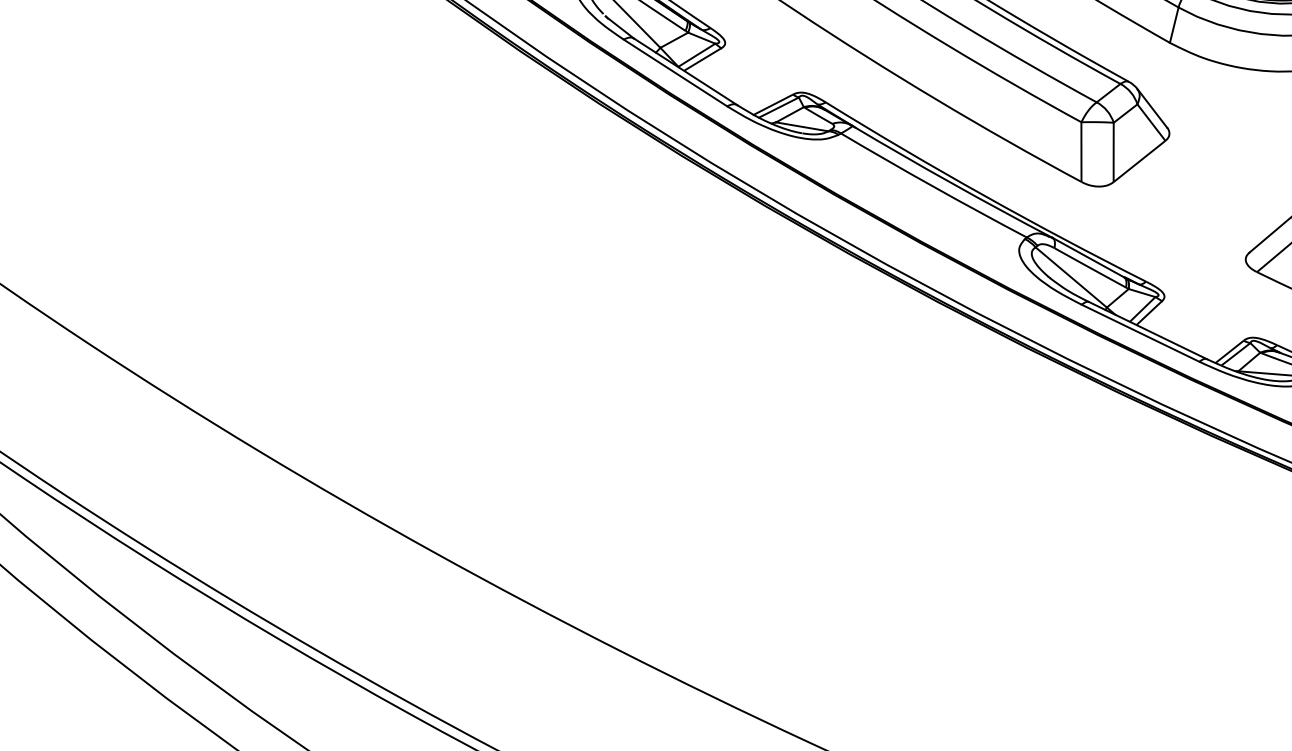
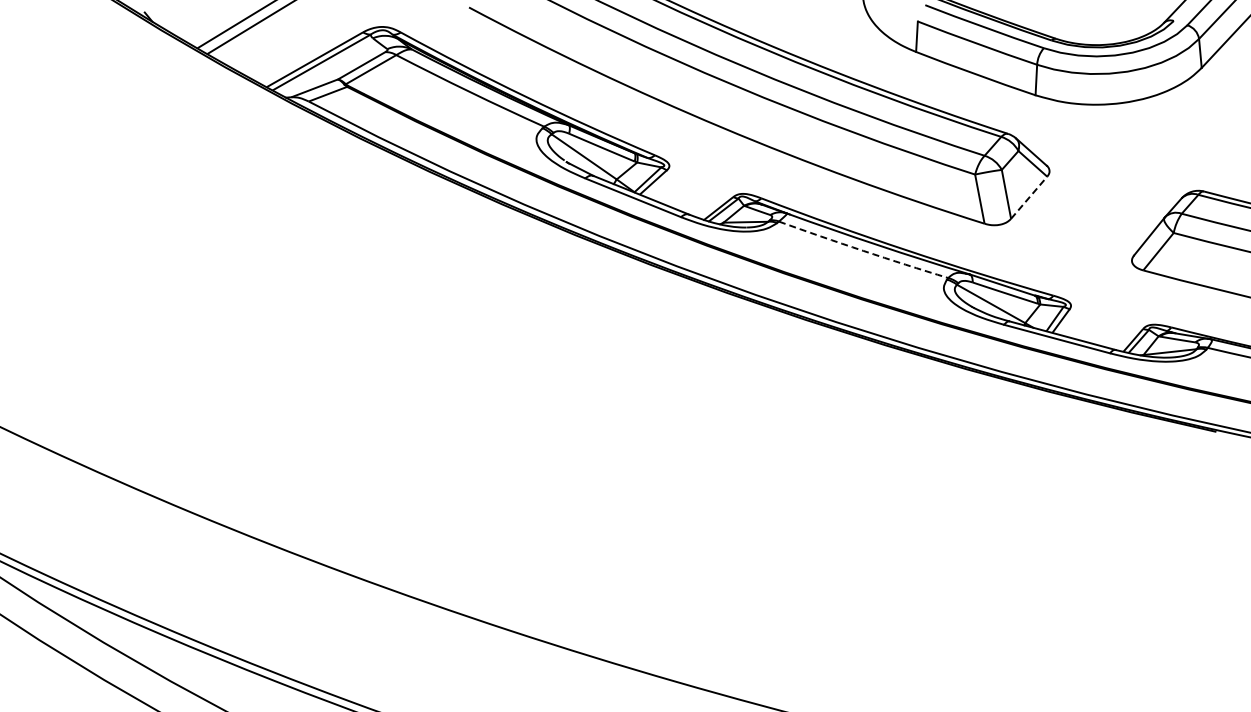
line: (1139, 161) -> (1029, 197), solid -> dashed
arc: (933, 186) -> (863, 250), solid -> dashed

